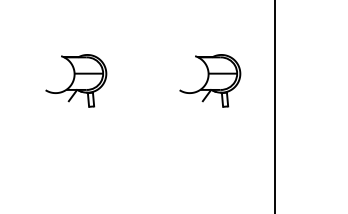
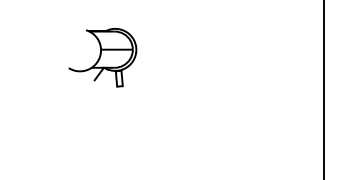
part: (210, 80) -> (252, 57), removed

